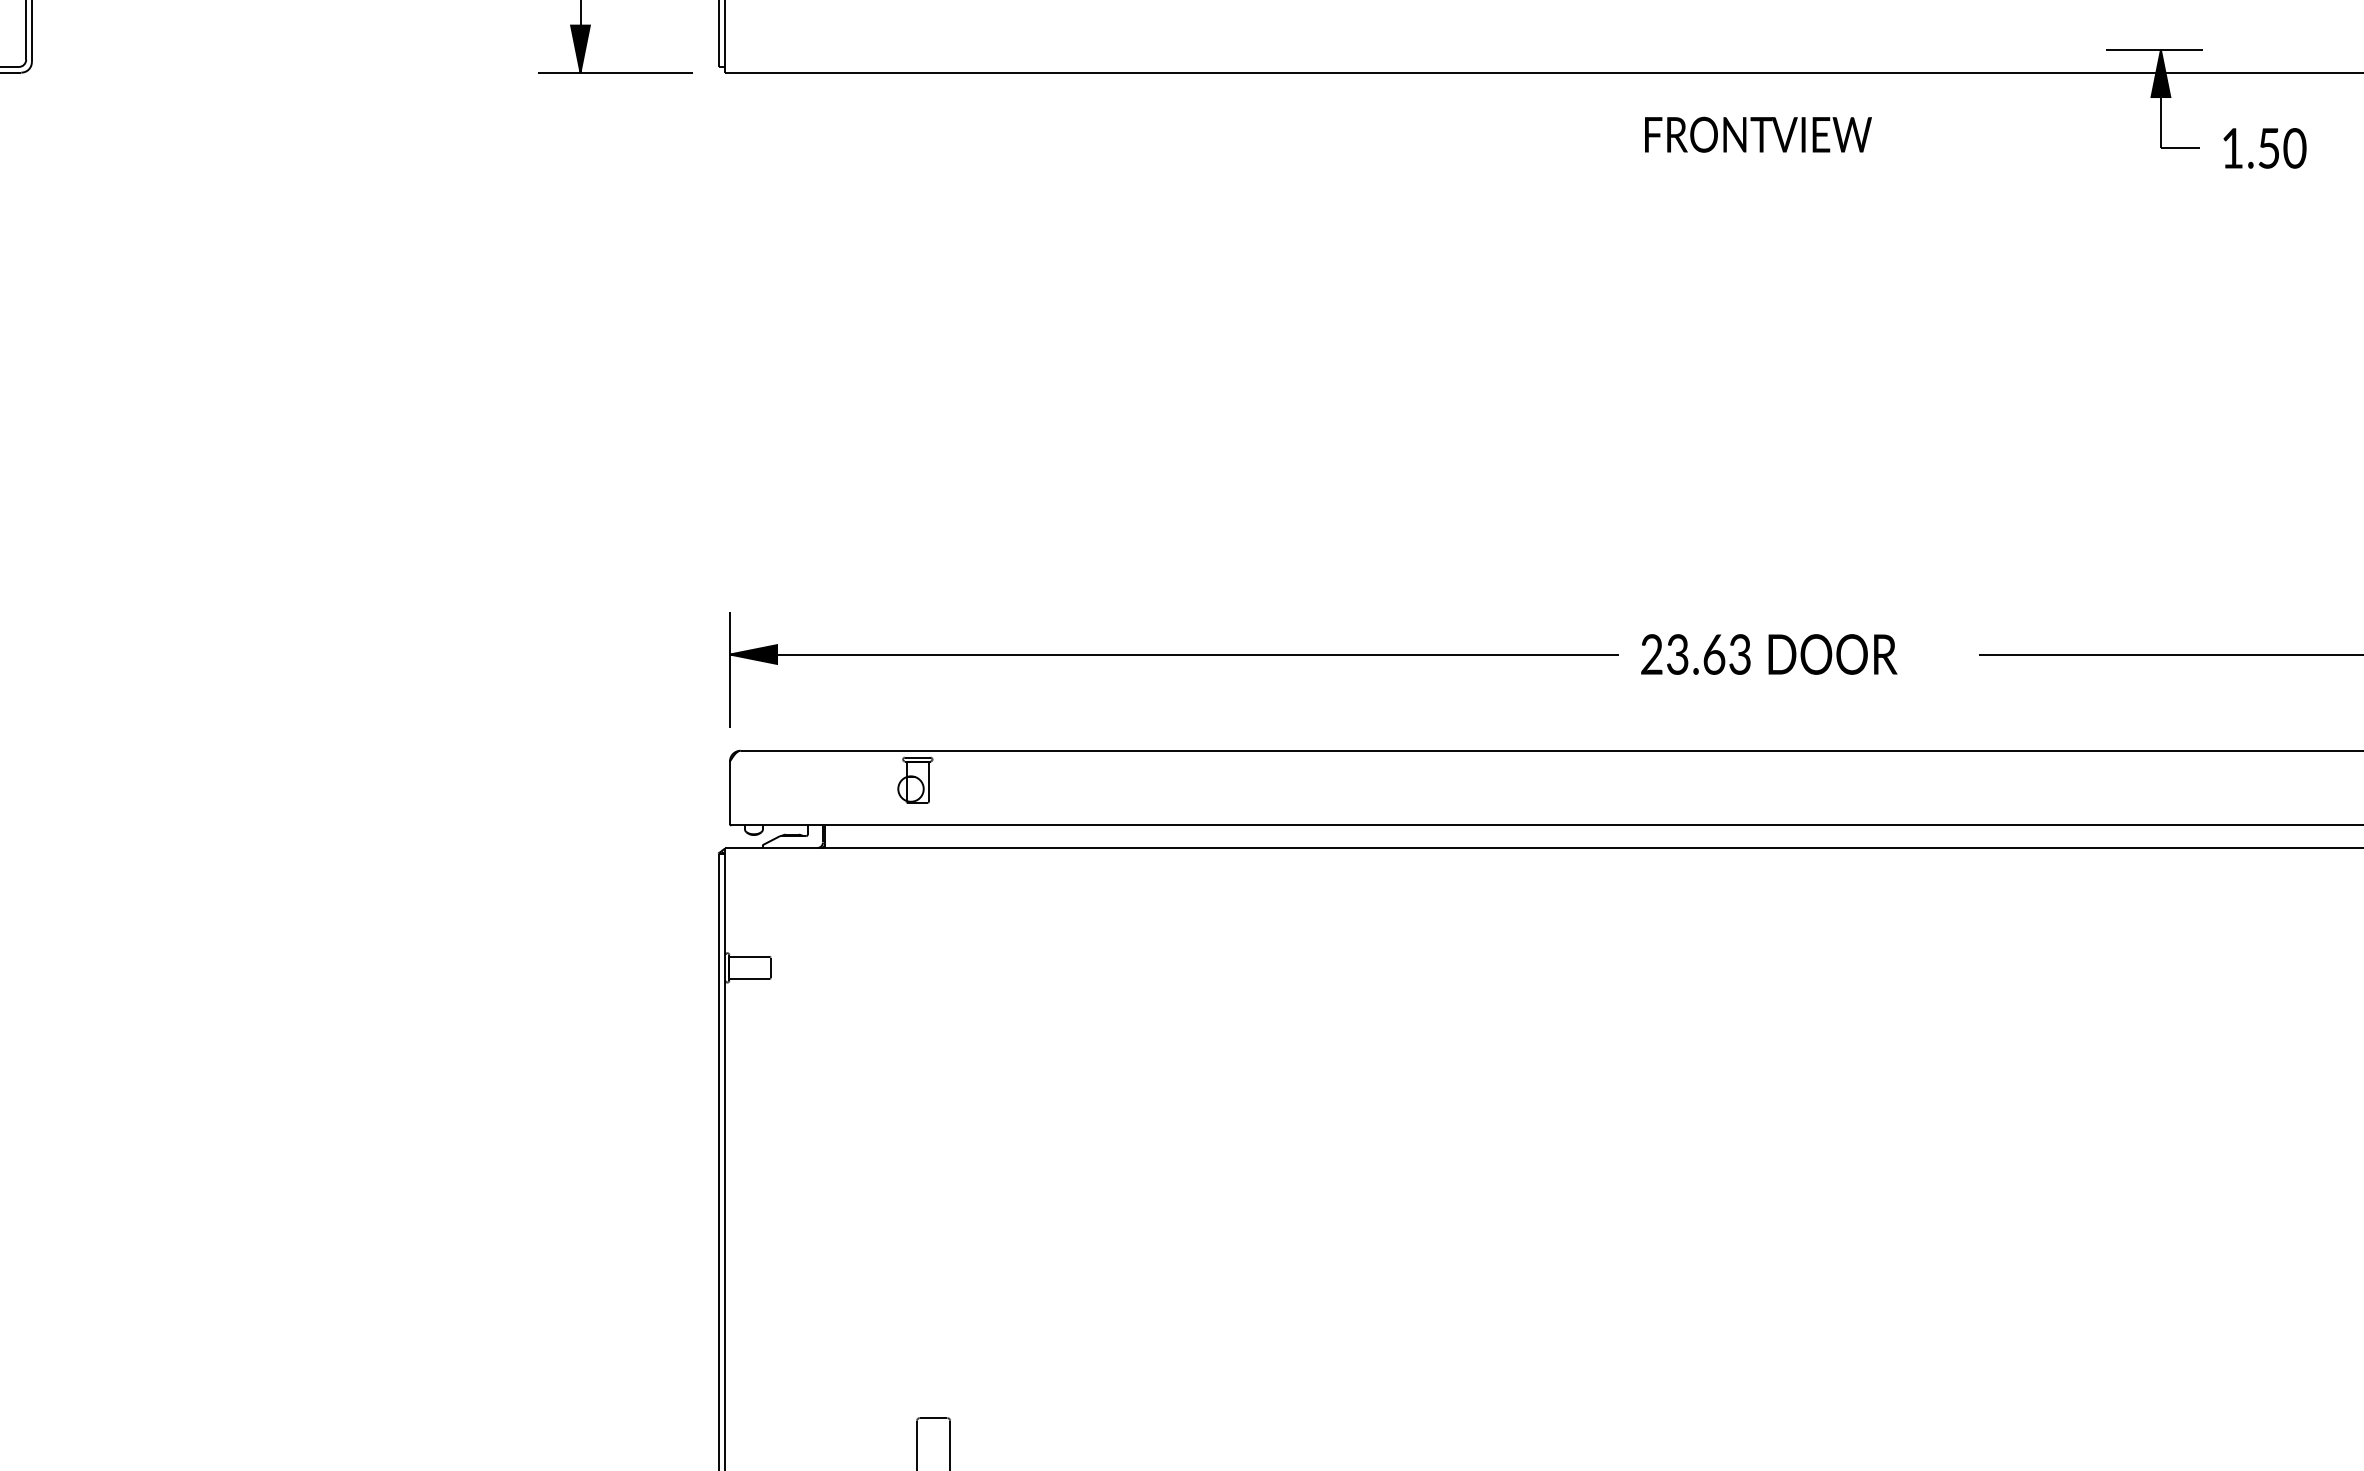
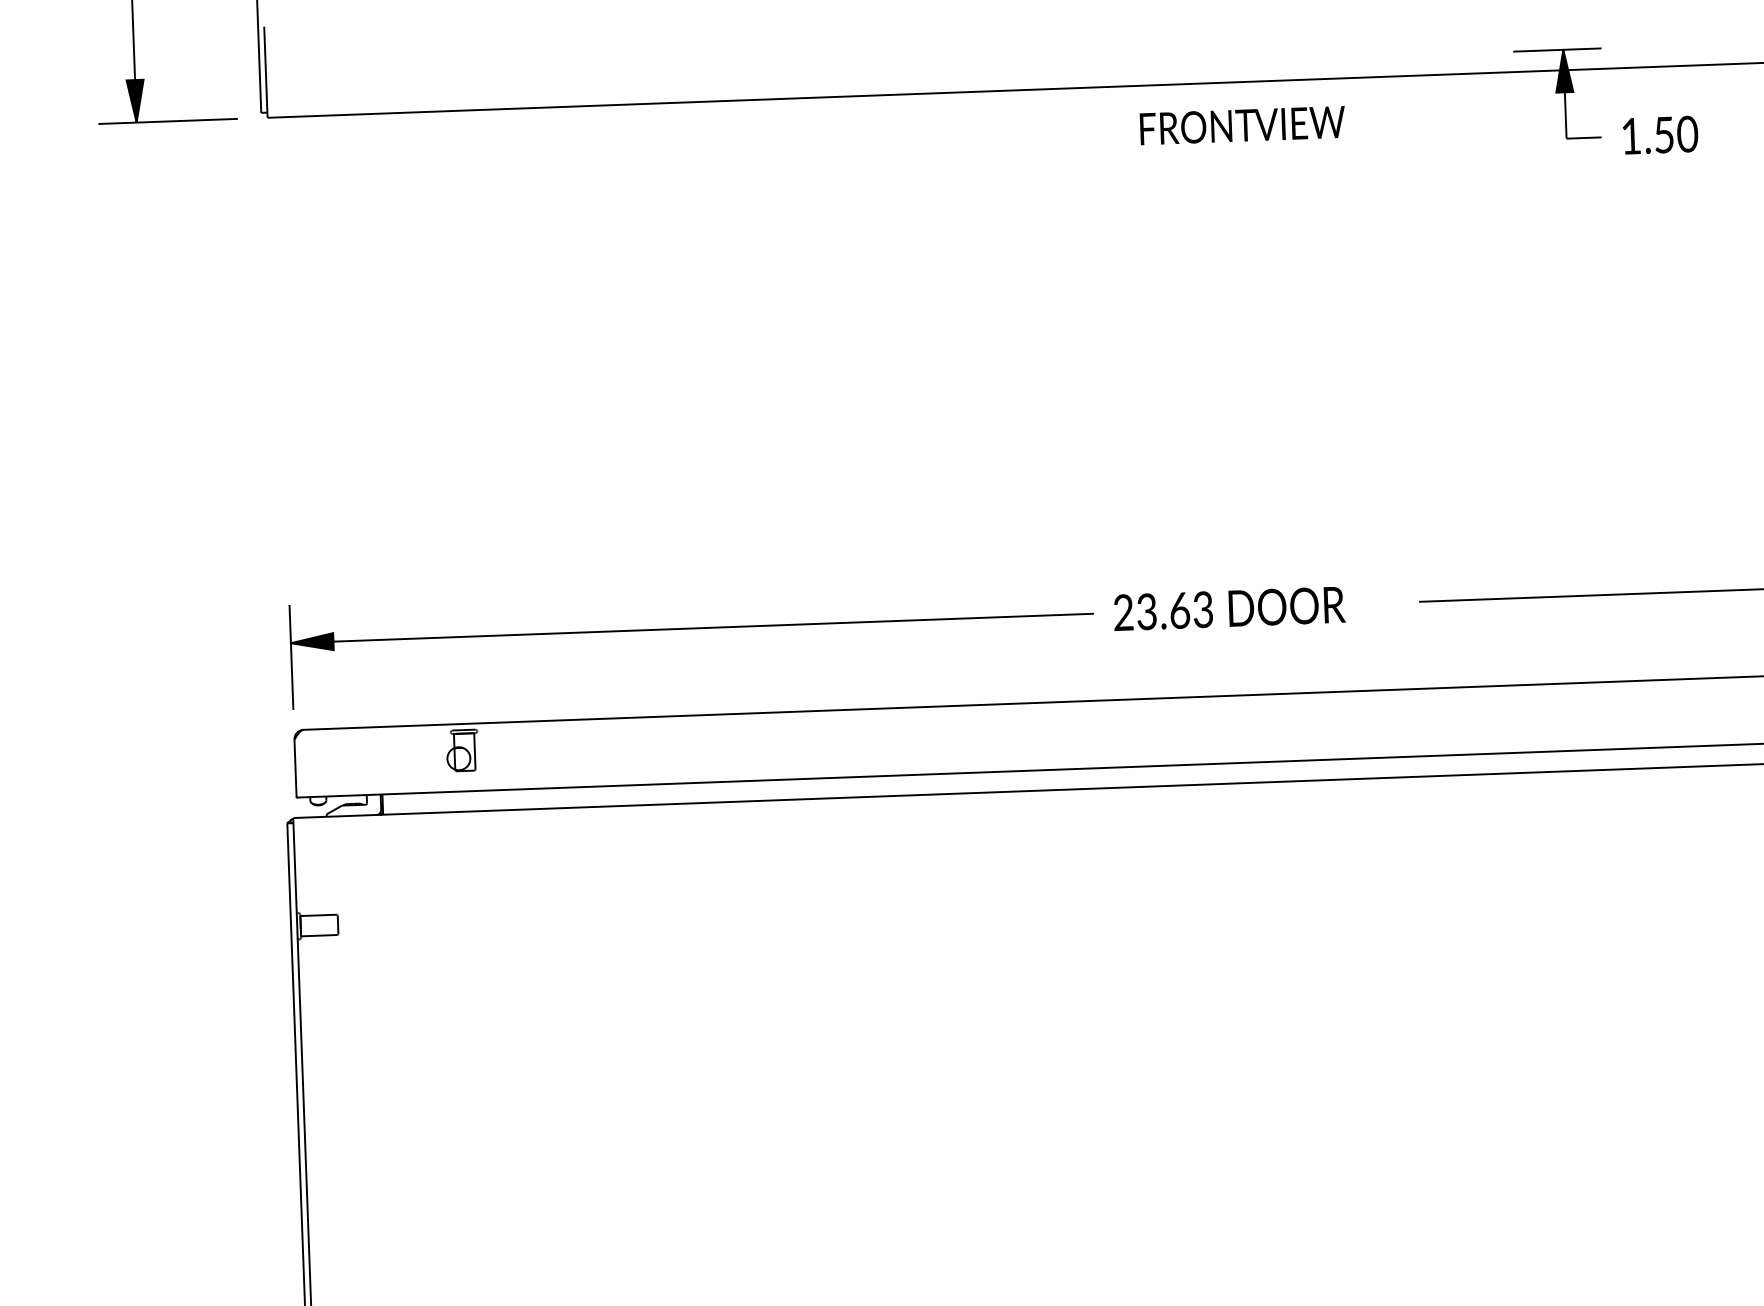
text: (1758, 134) -> (1242, 125), moved

